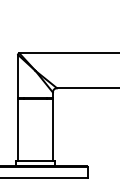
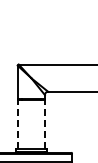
line: (17, 128) -> (17, 123), solid -> dashed
line: (52, 128) -> (44, 123), solid -> dashed

